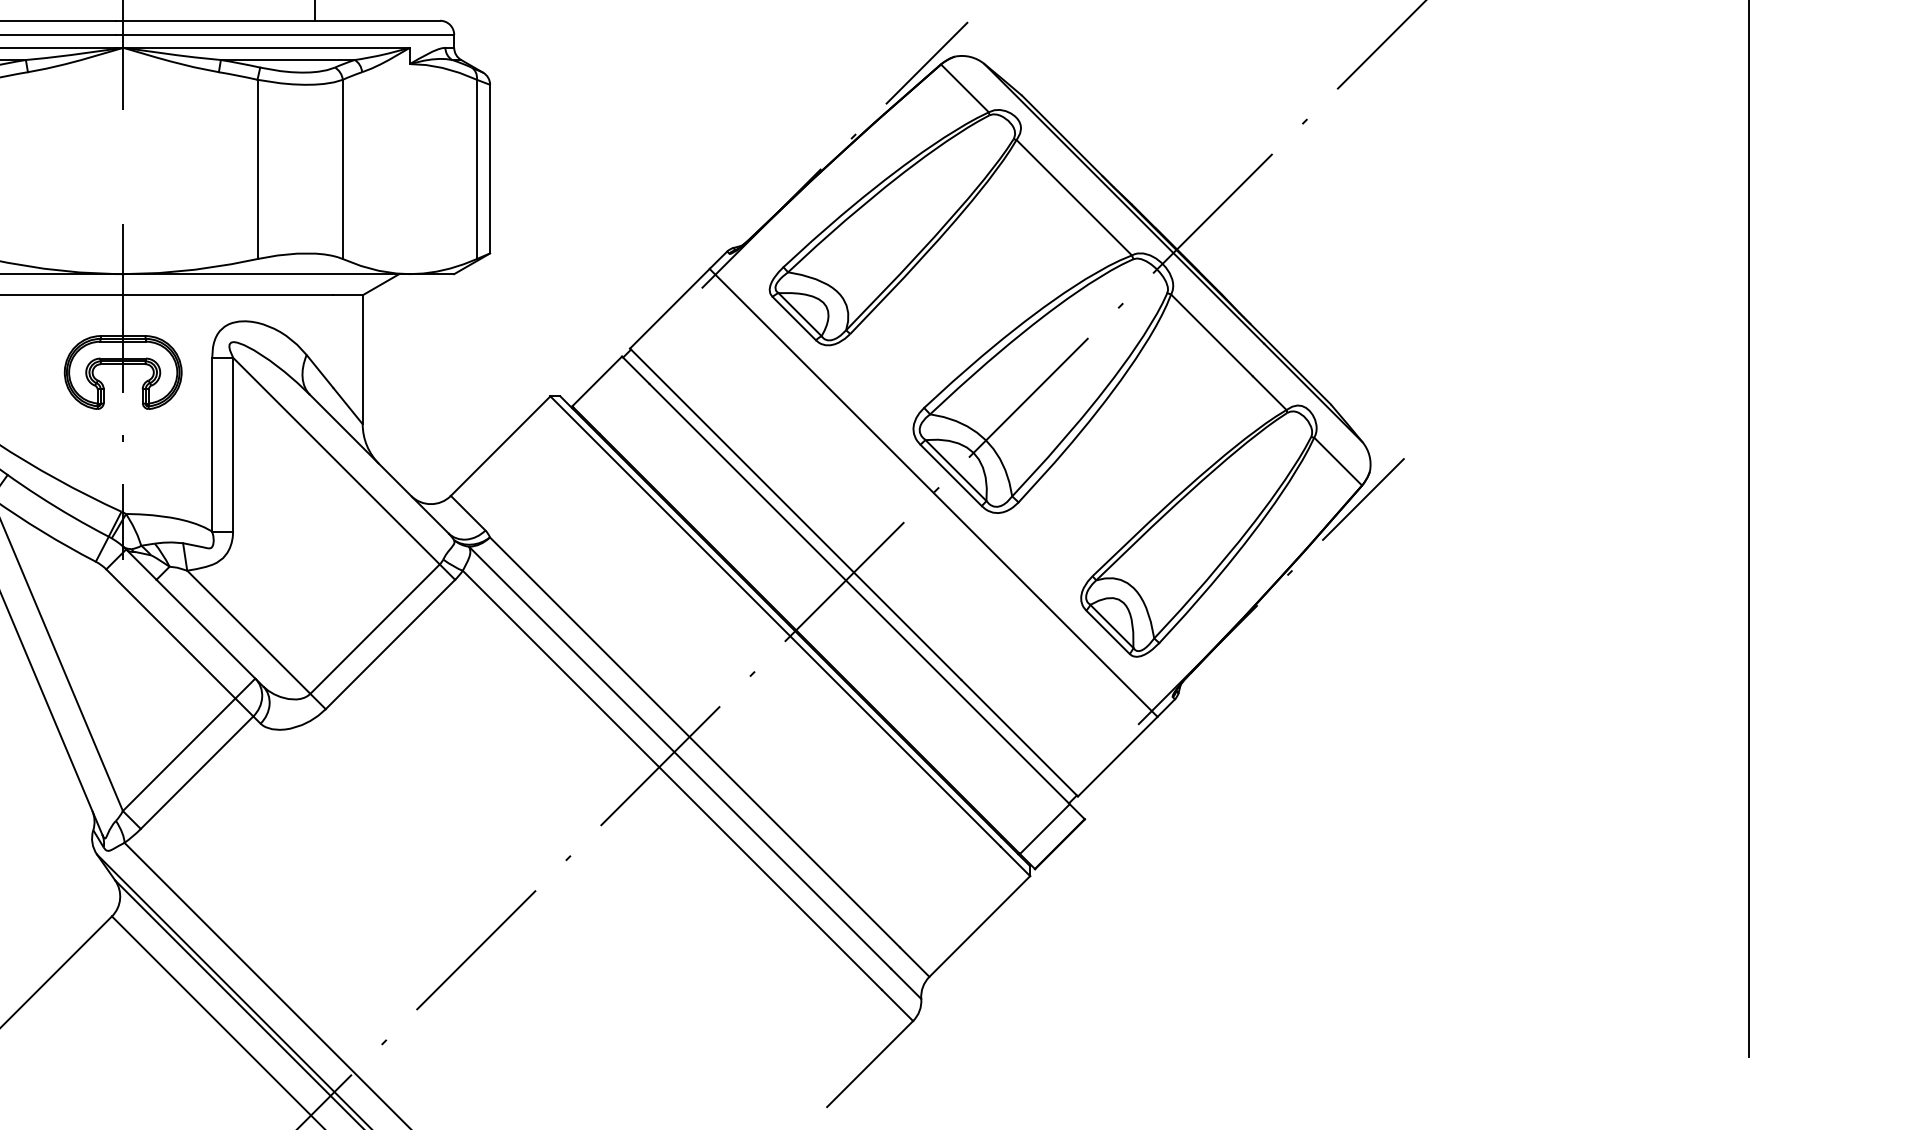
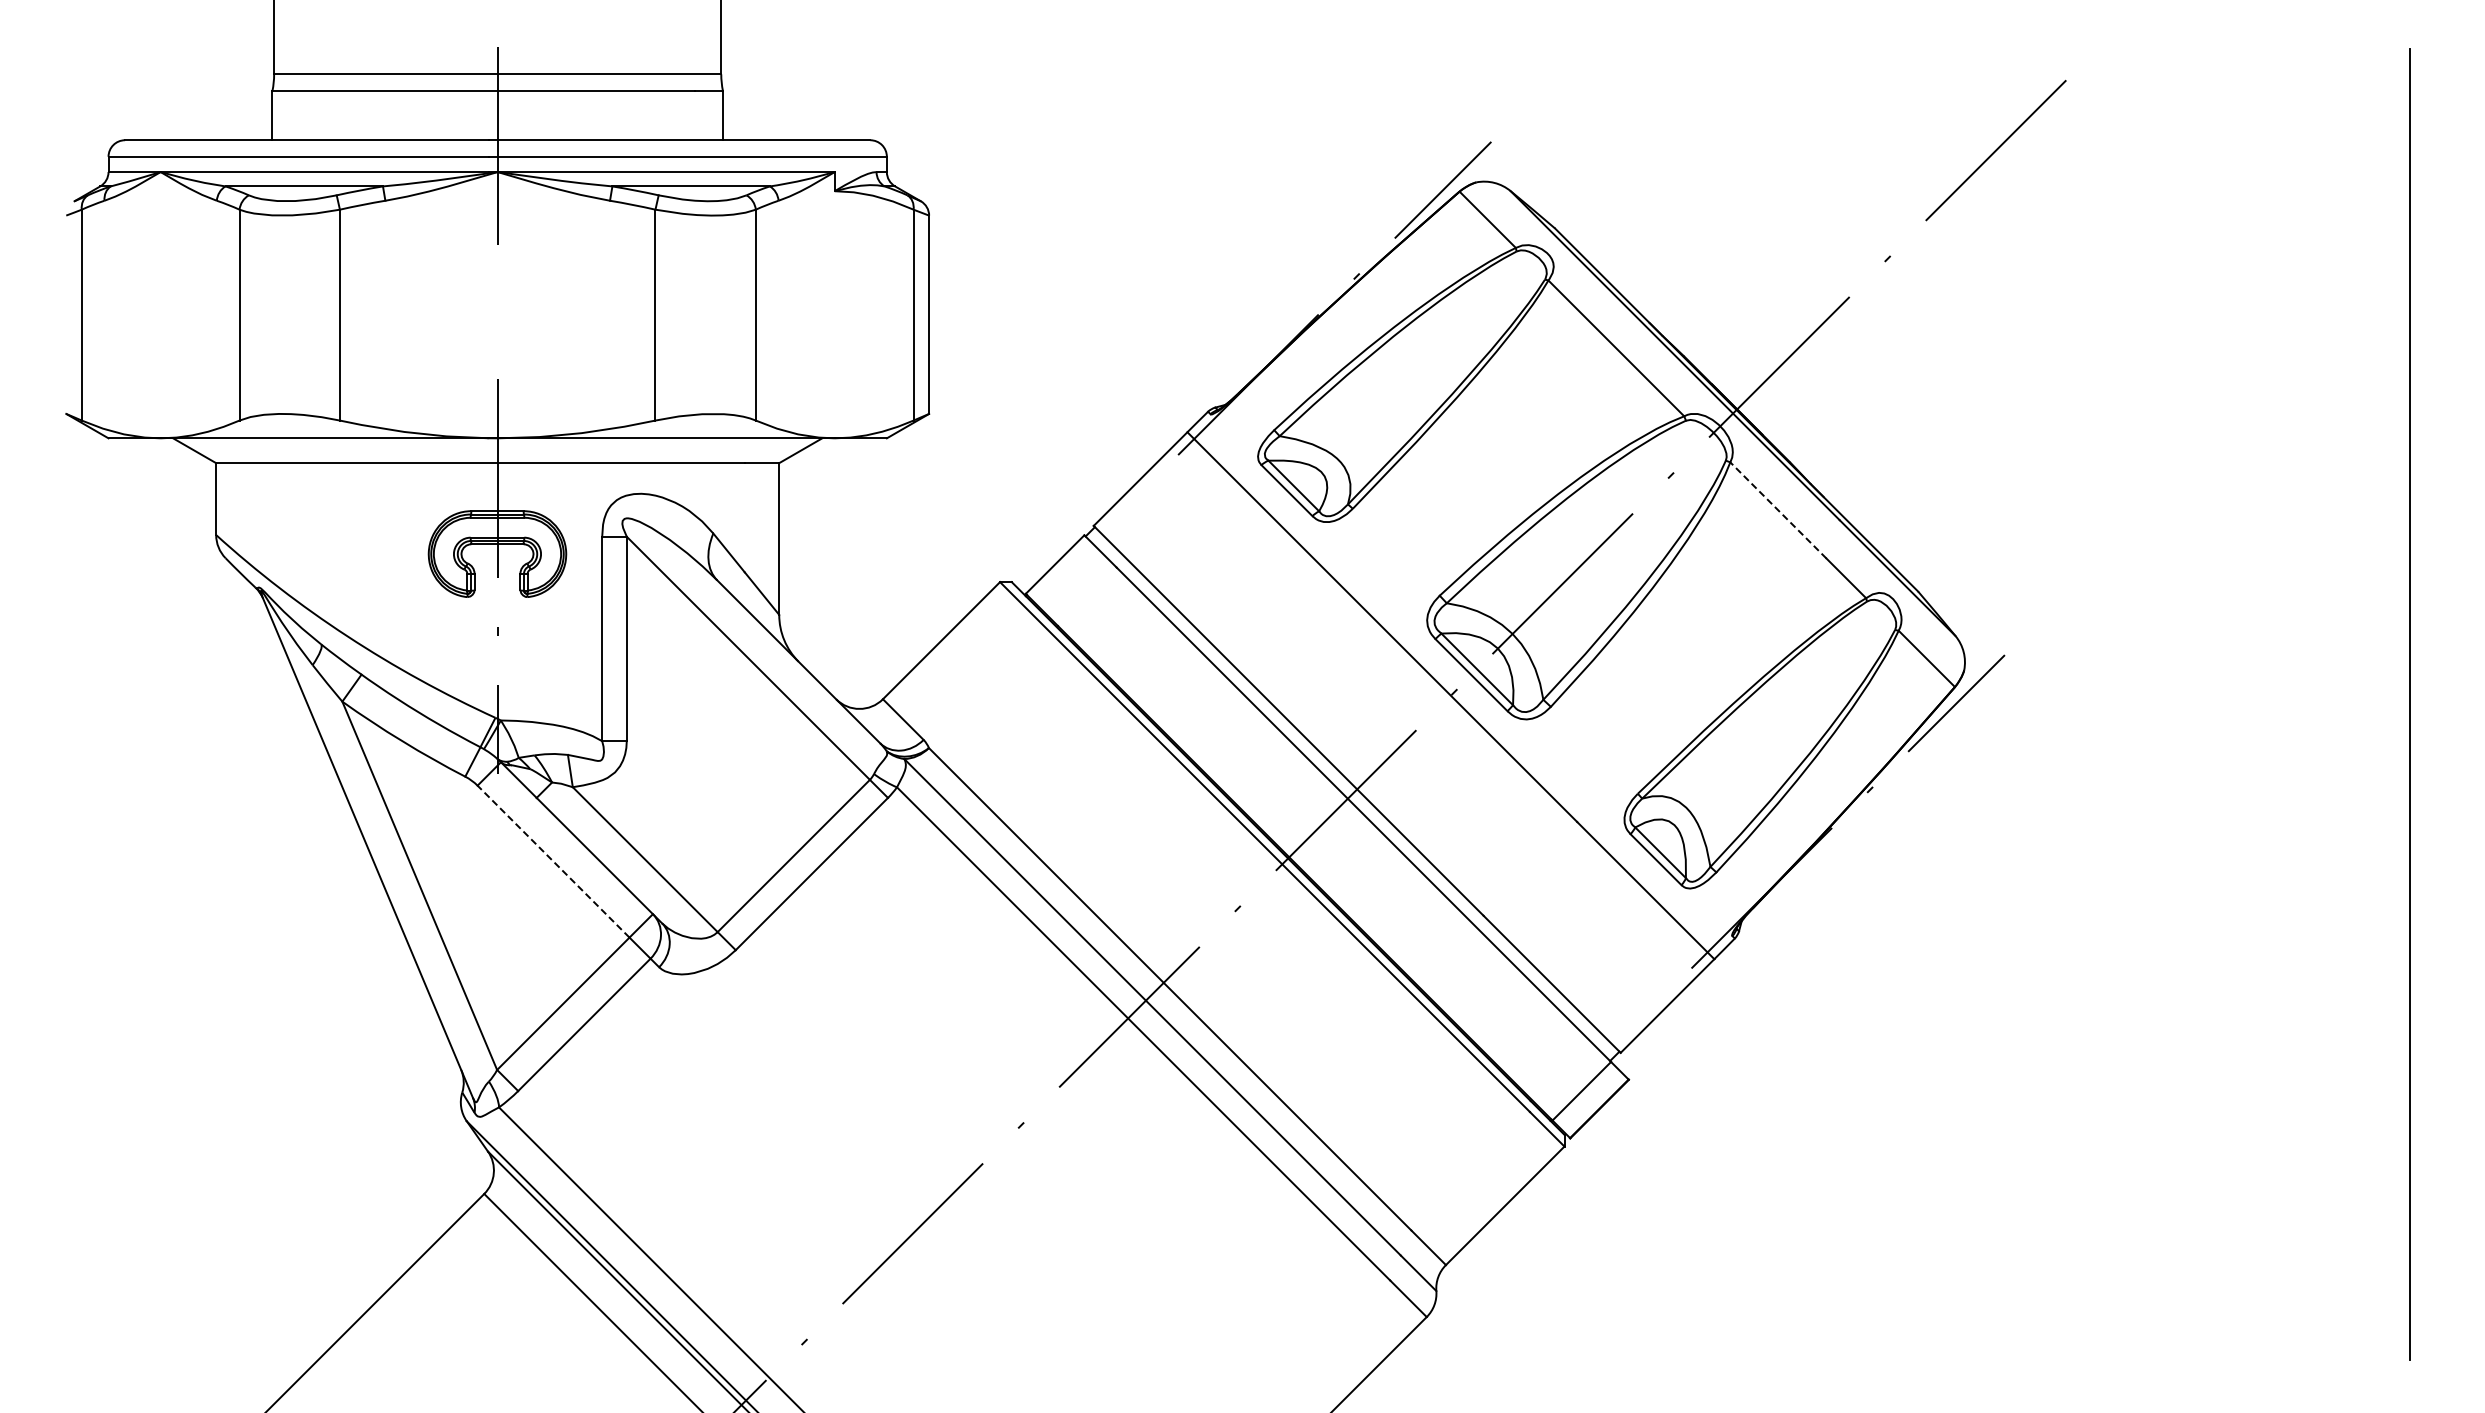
line: (1212, 335) -> (1778, 510), solid -> dashed
line: (170, 633) -> (553, 861), solid -> dashed

